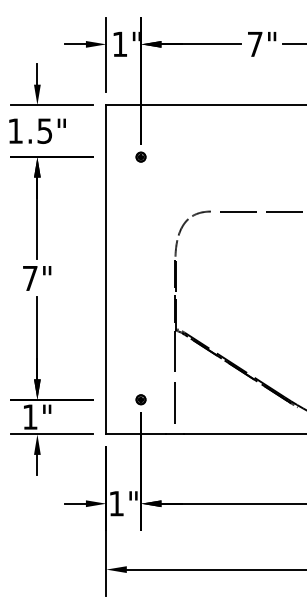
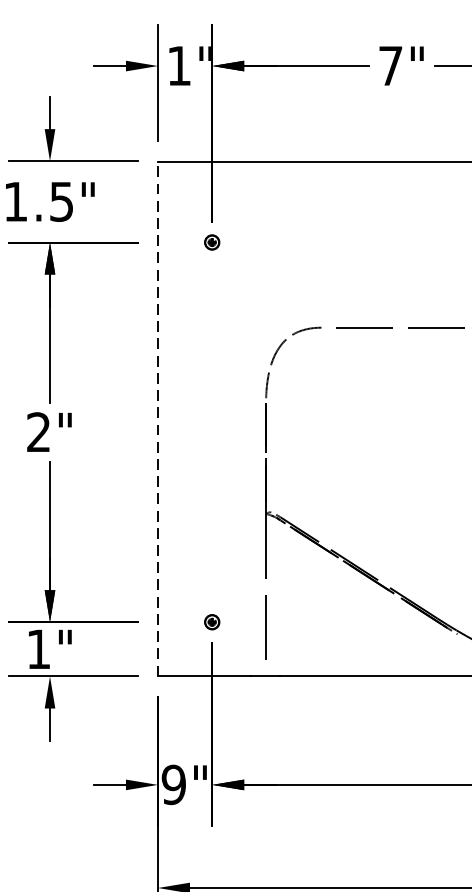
line: (106, 269) -> (158, 418), solid -> dashed
text: (29, 277) -> (37, 430), 7" -> 2"
text: (116, 503) -> (173, 784), 1" -> 9"

